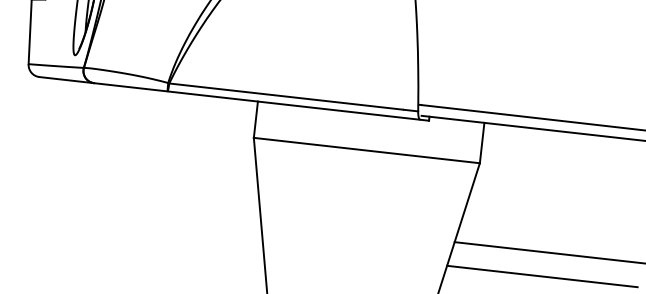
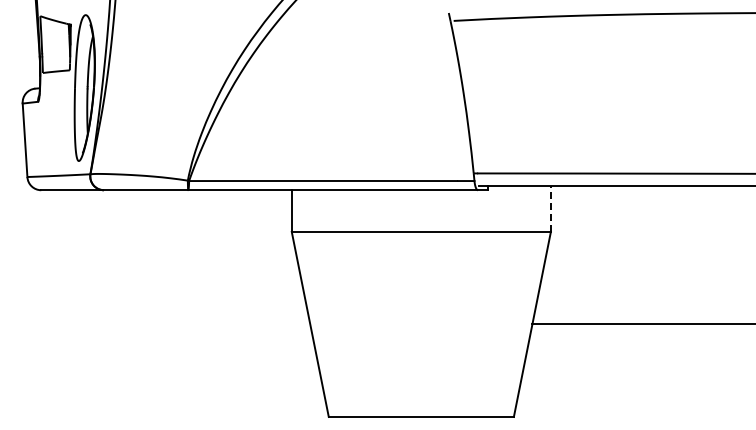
line: (481, 142) -> (550, 208), solid -> dashed
line: (541, 276) -> (635, 352), removed

